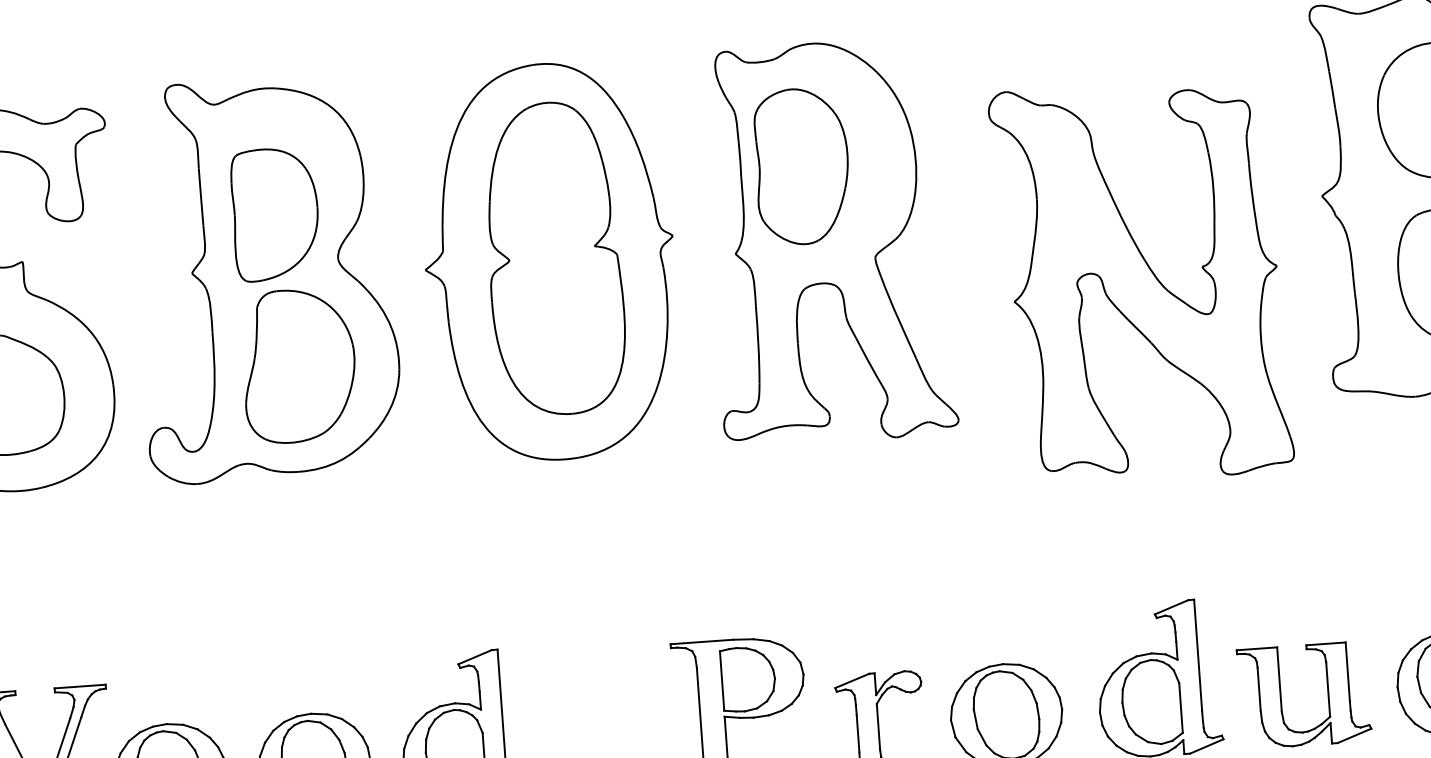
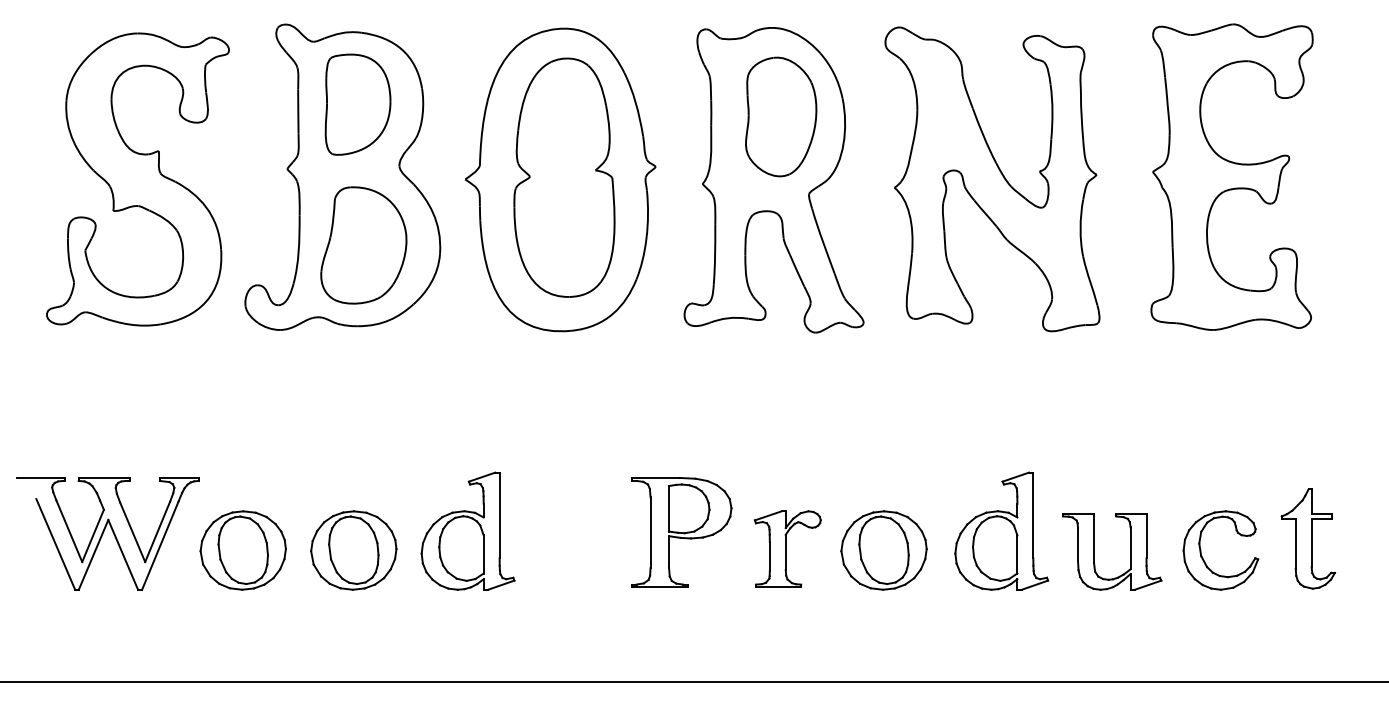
part: (802, 165) -> (781, 116), moved
part: (274, 214) -> (357, 104), moved
part: (1141, 281) -> (992, 179), moved

